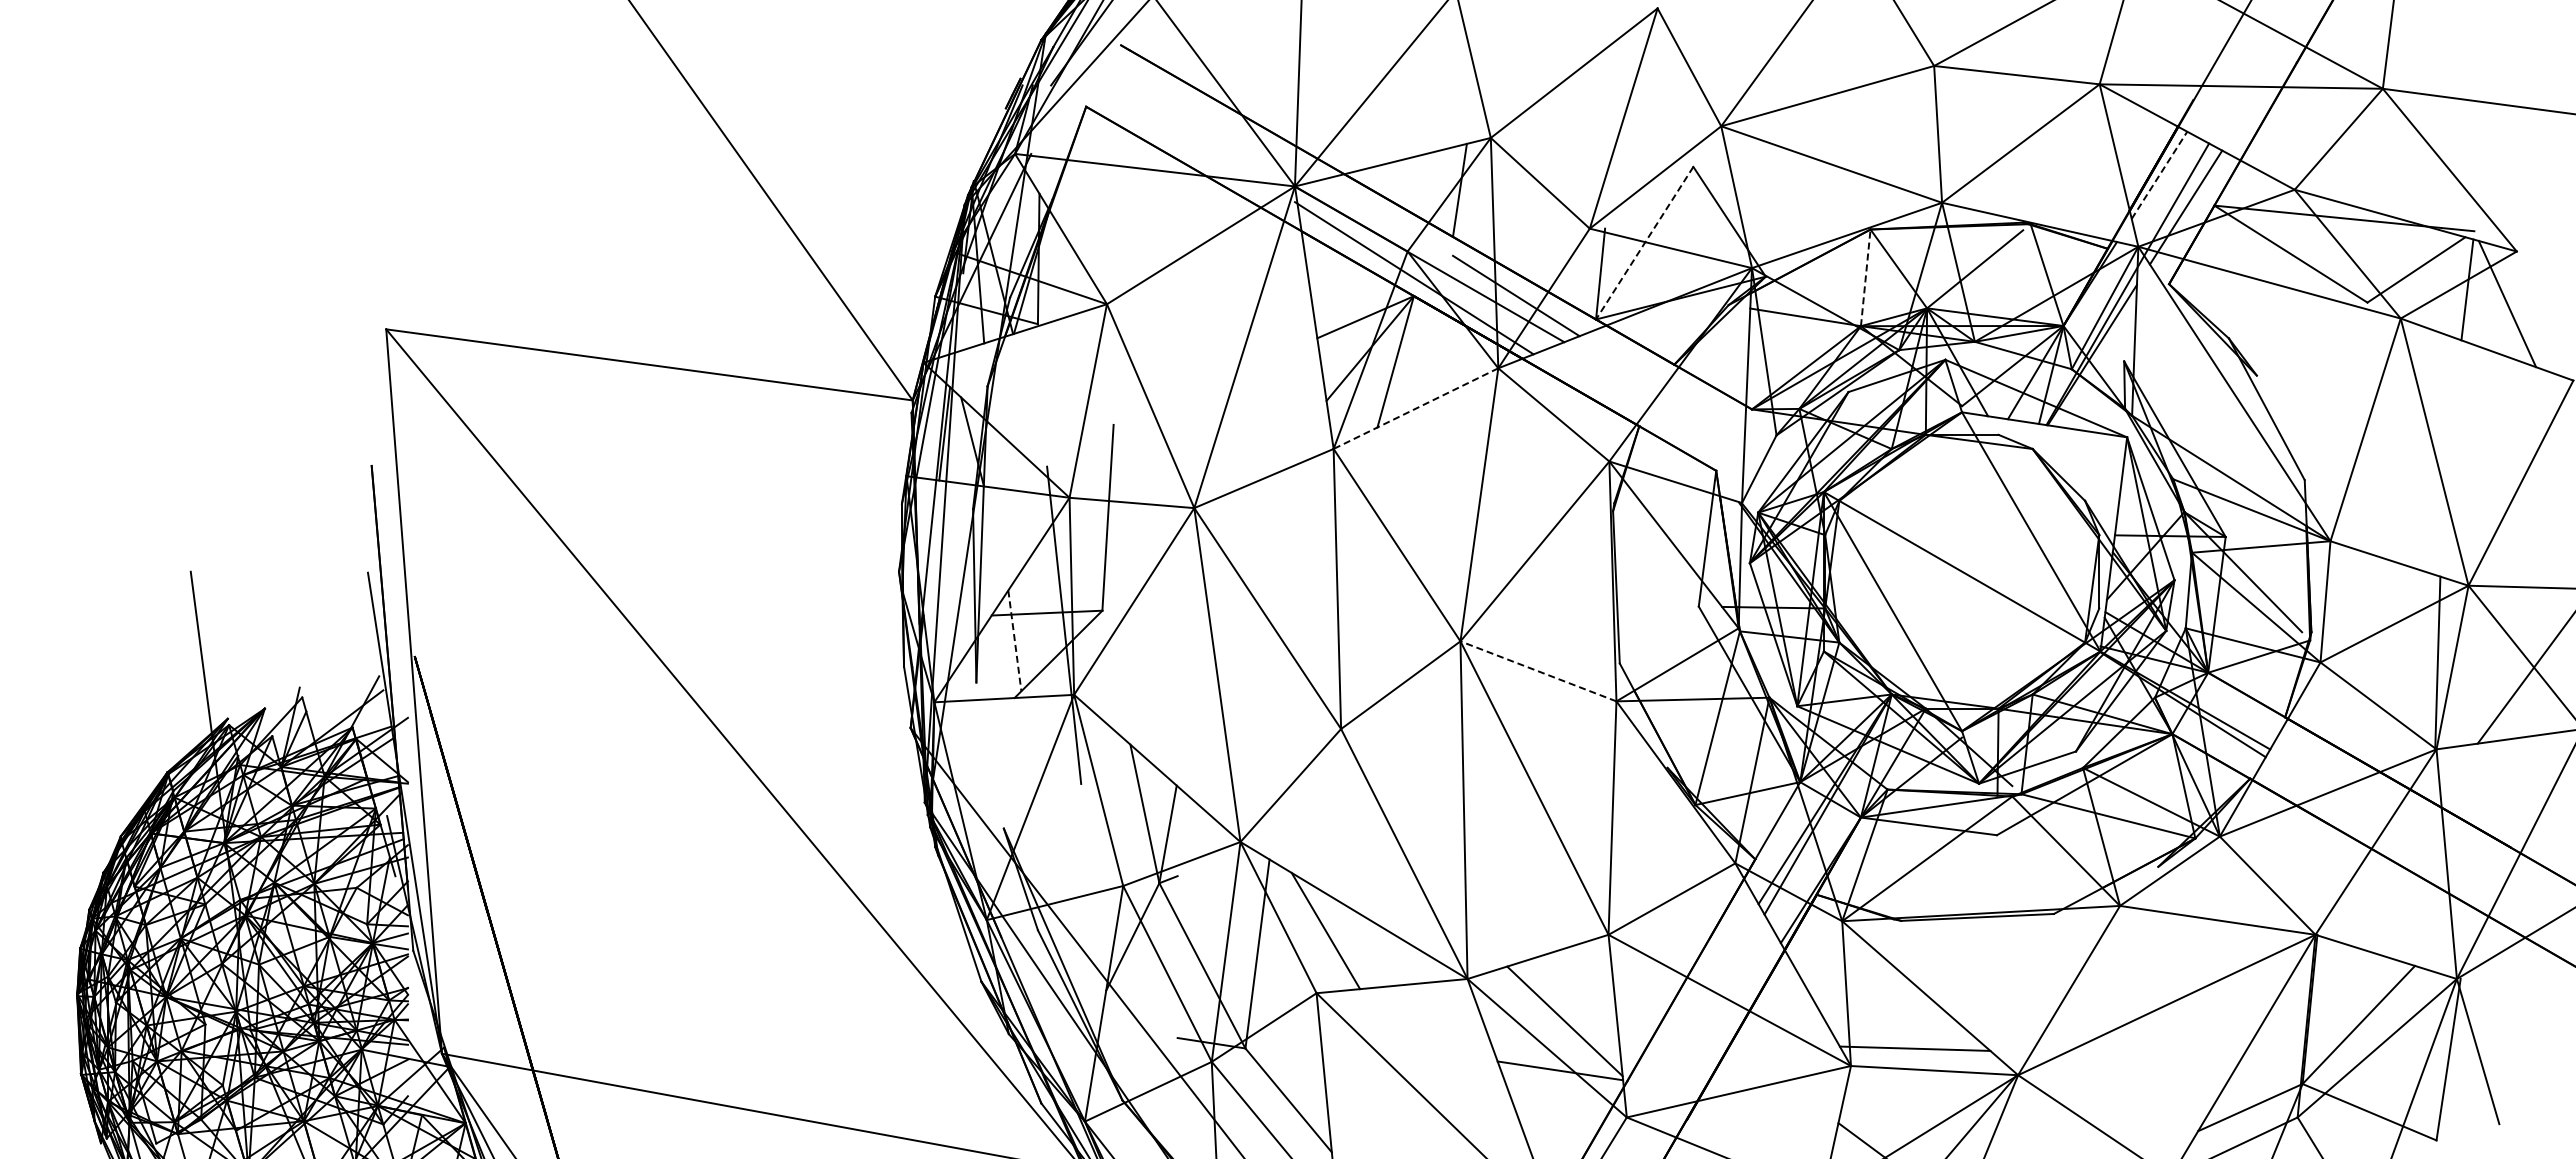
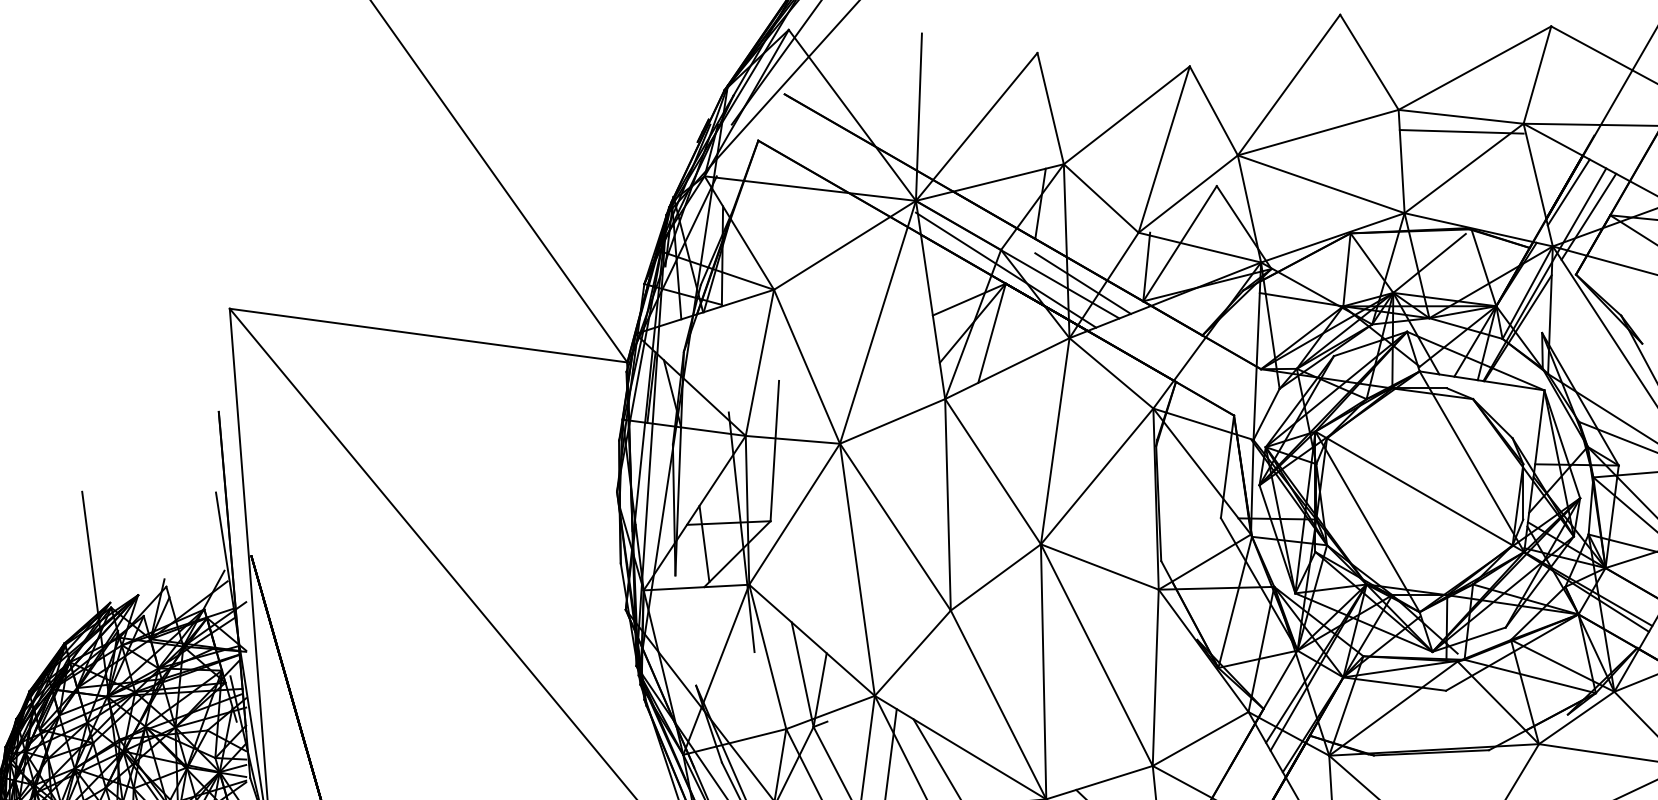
line: (2017, 94) -> (1461, 131), added
line: (2159, 175) -> (1568, 192), dashed -> solid
line: (1644, 243) -> (1179, 243), dashed -> solid
line: (1865, 277) -> (1346, 269), dashed -> solid
line: (1415, 408) -> (1006, 368), dashed -> solid
line: (1014, 640) -> (704, 543), dashed -> solid
line: (1538, 671) -> (1099, 567), dashed -> solid

